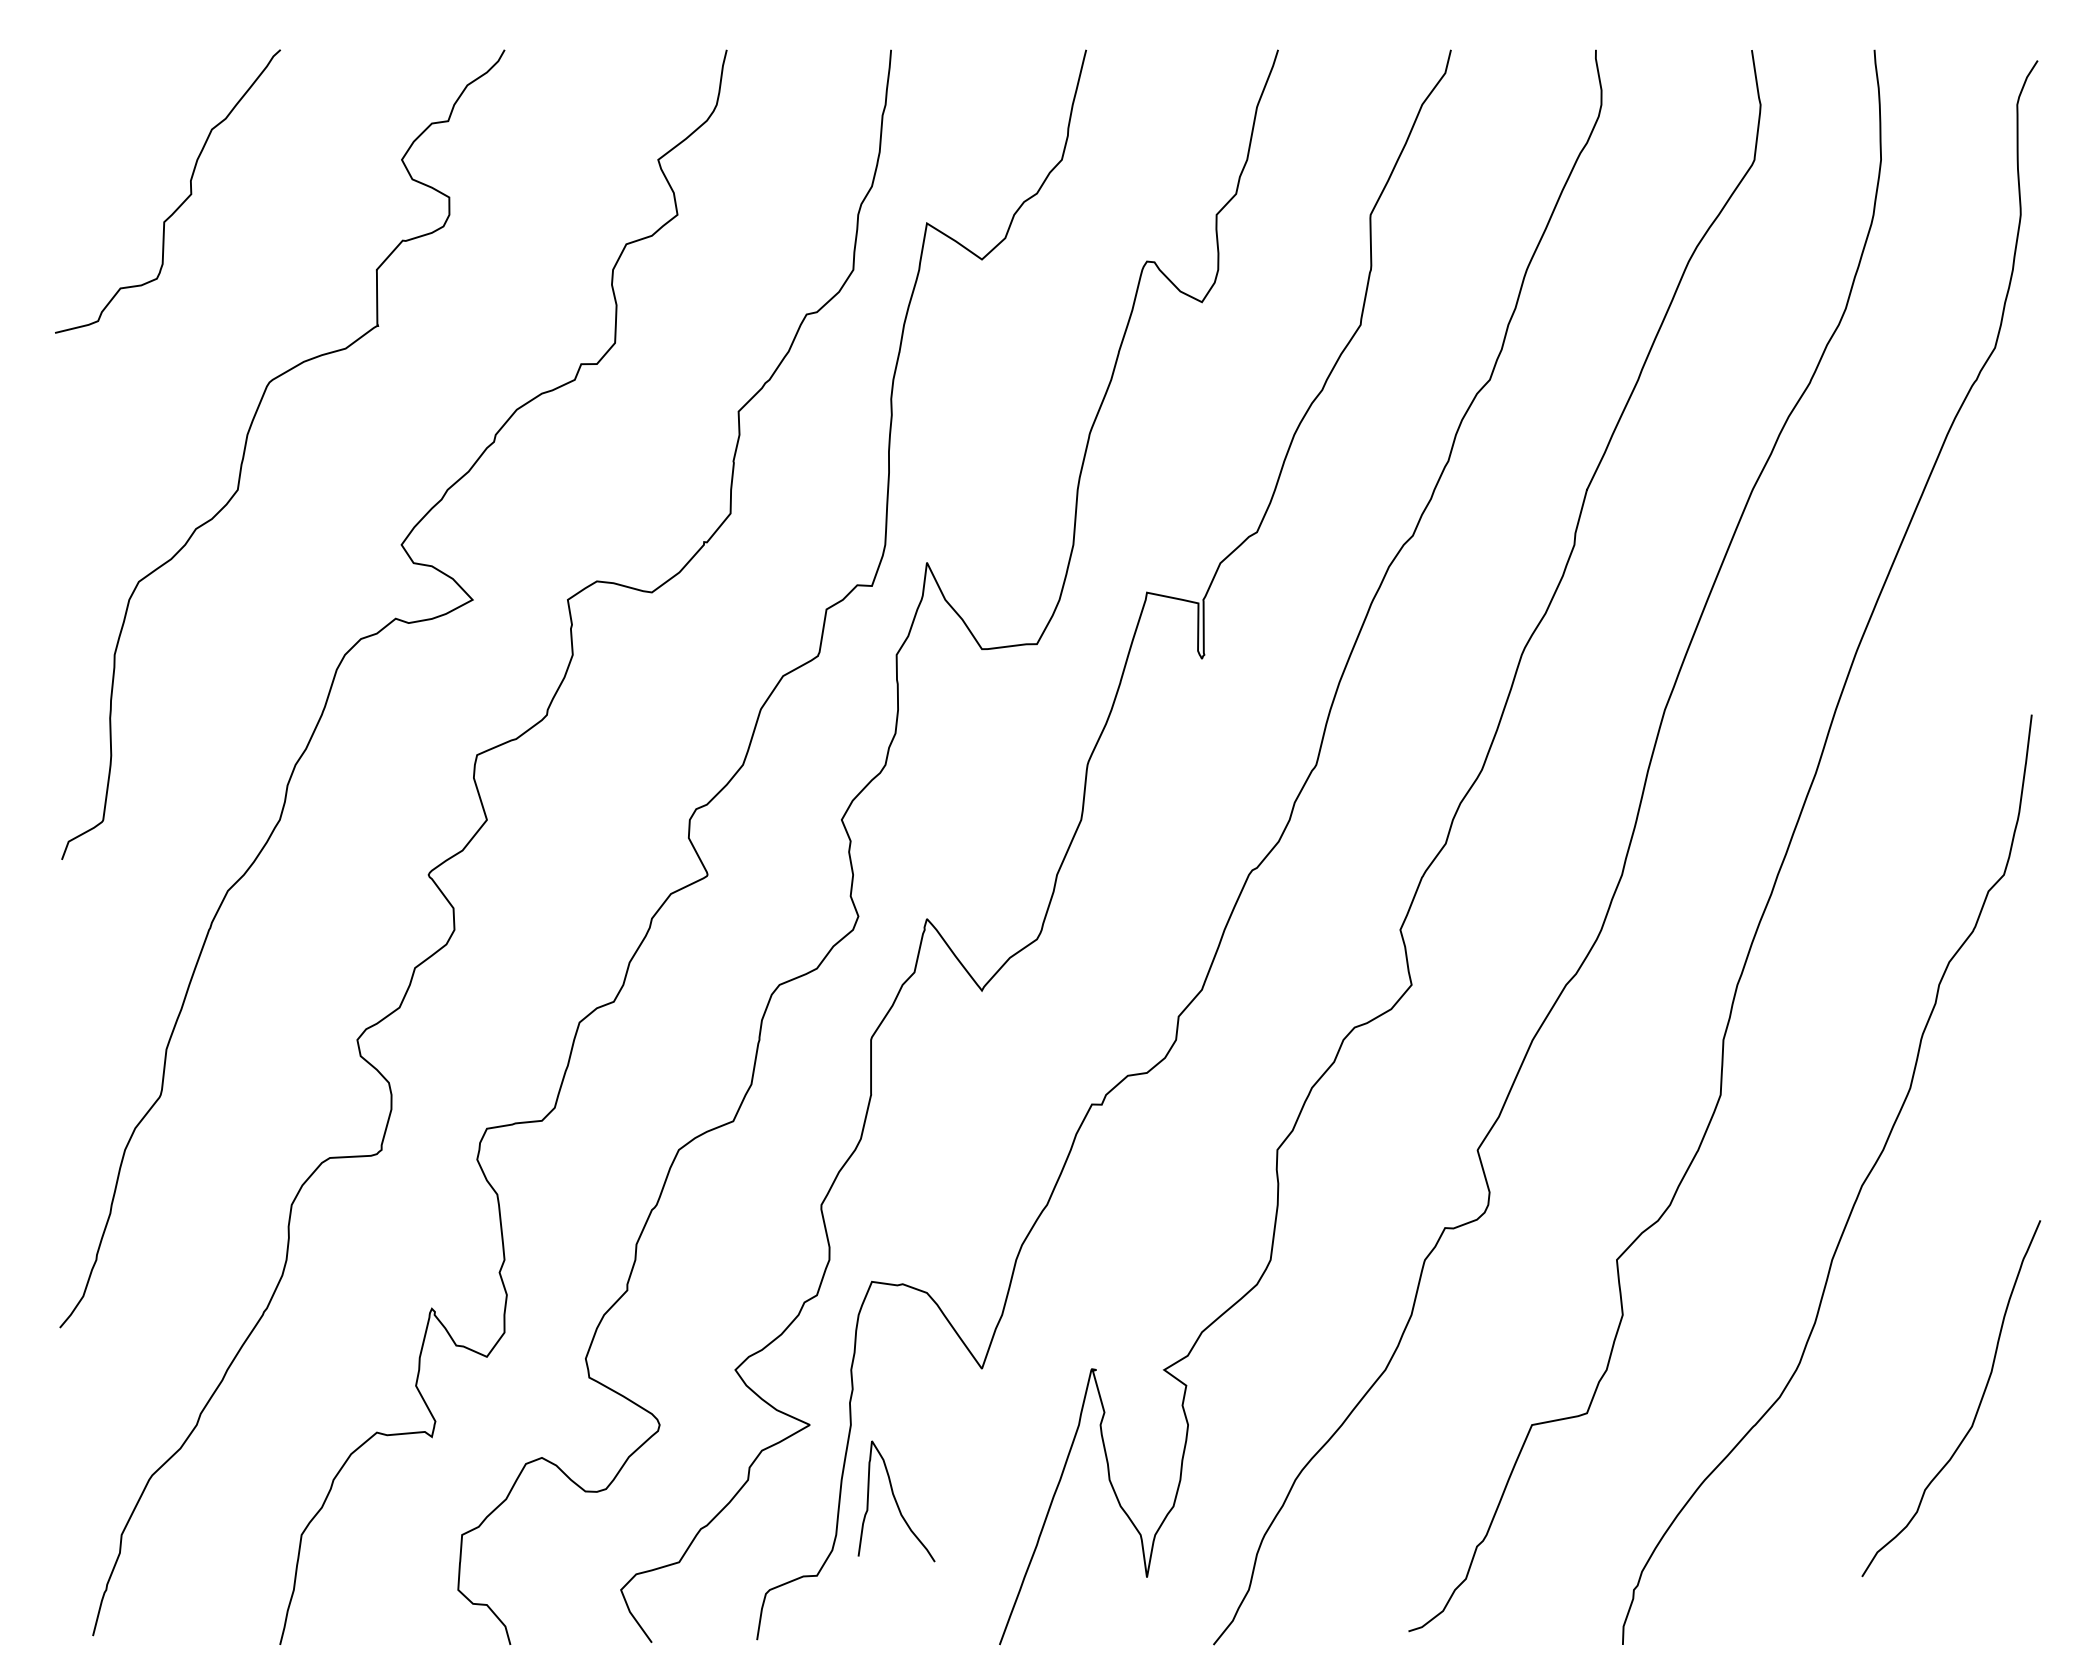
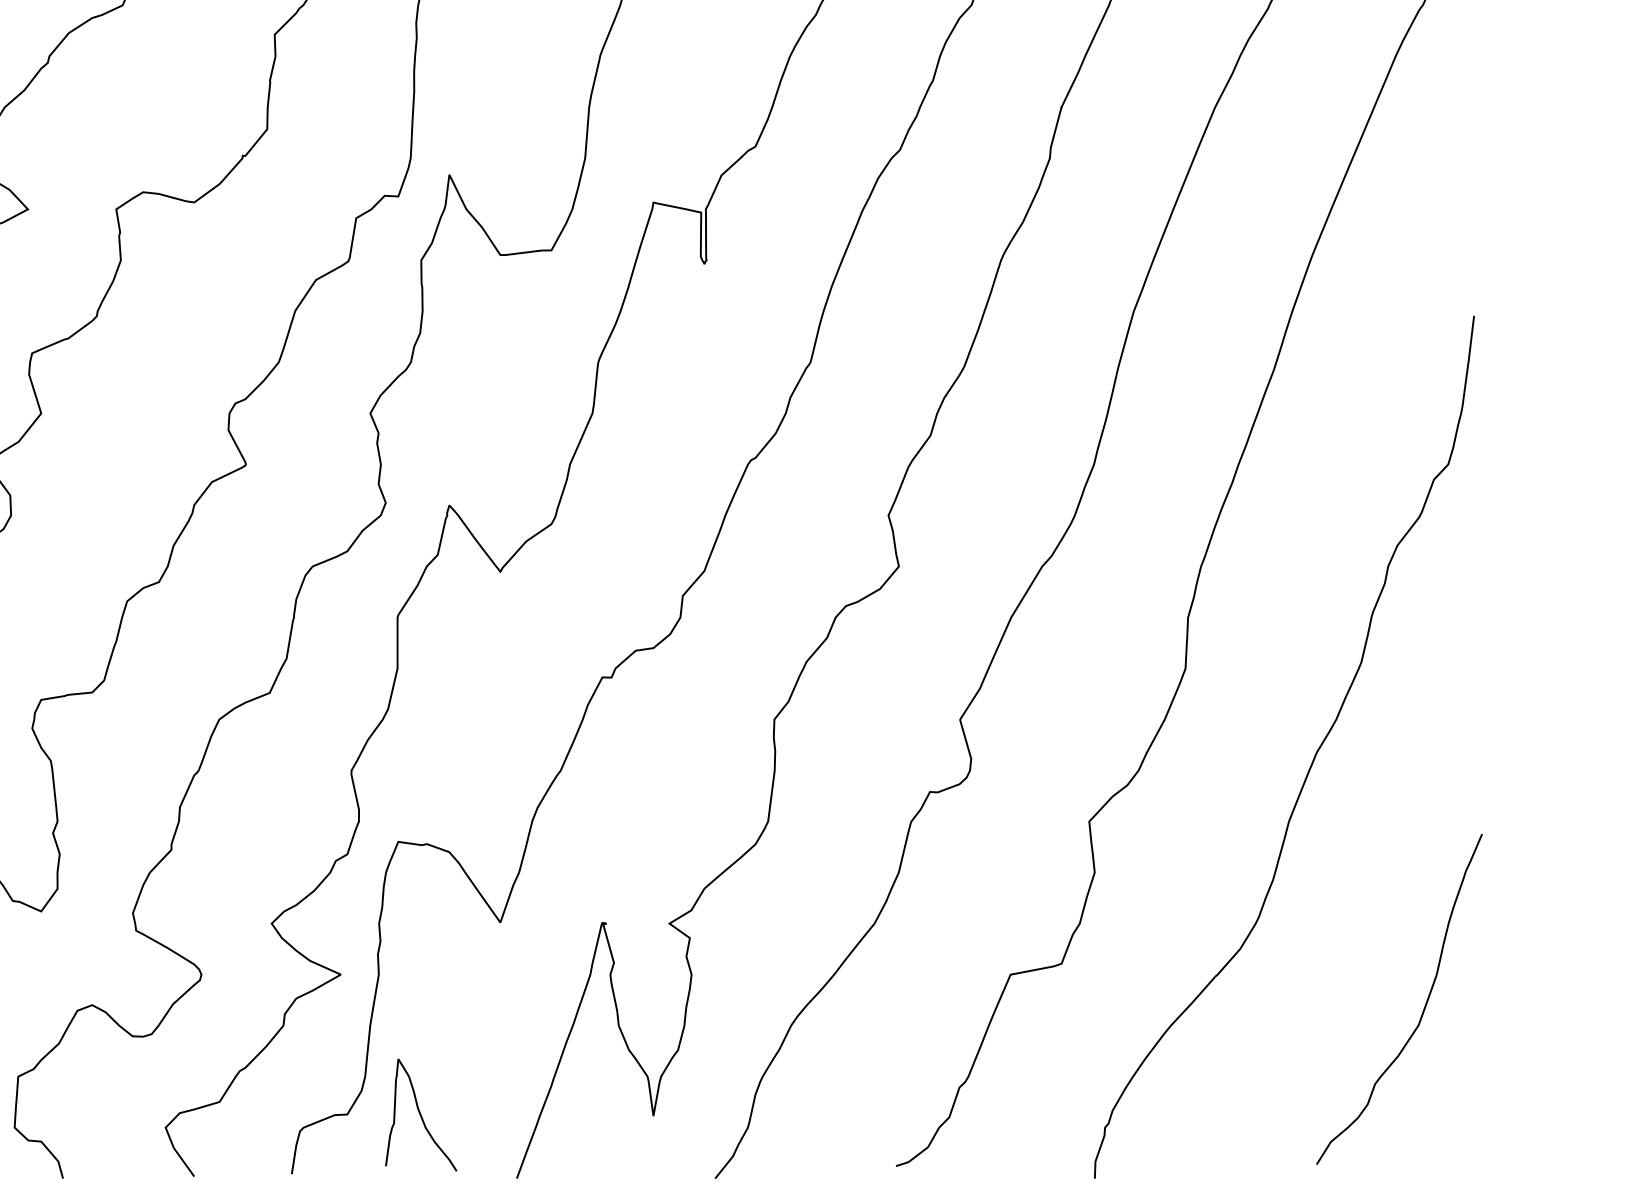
curve: (1977, 1407) -> (1423, 1007), moved
curve: (896, 1501) -> (421, 1115), moved

